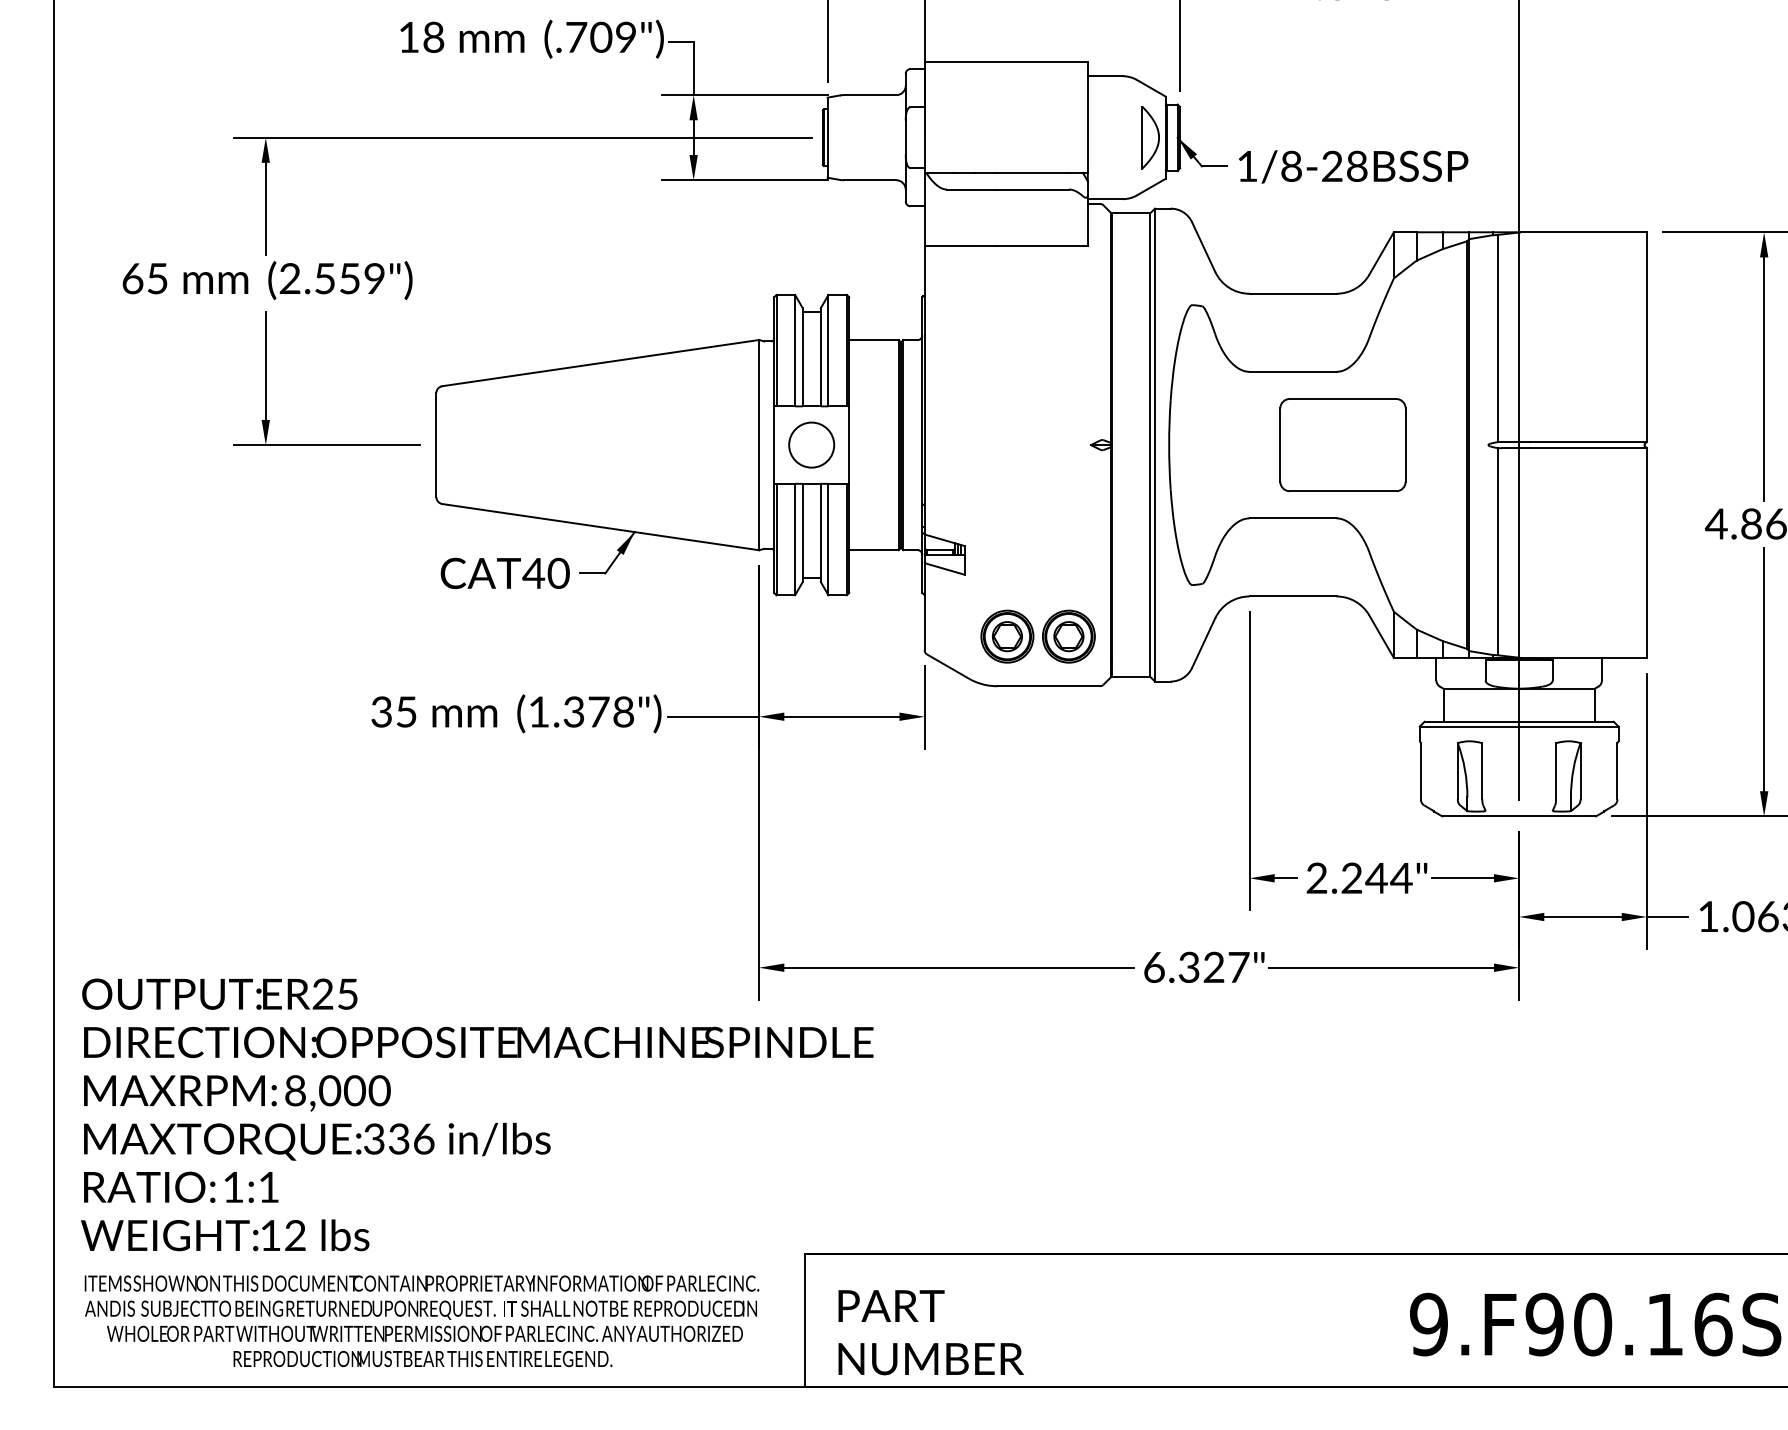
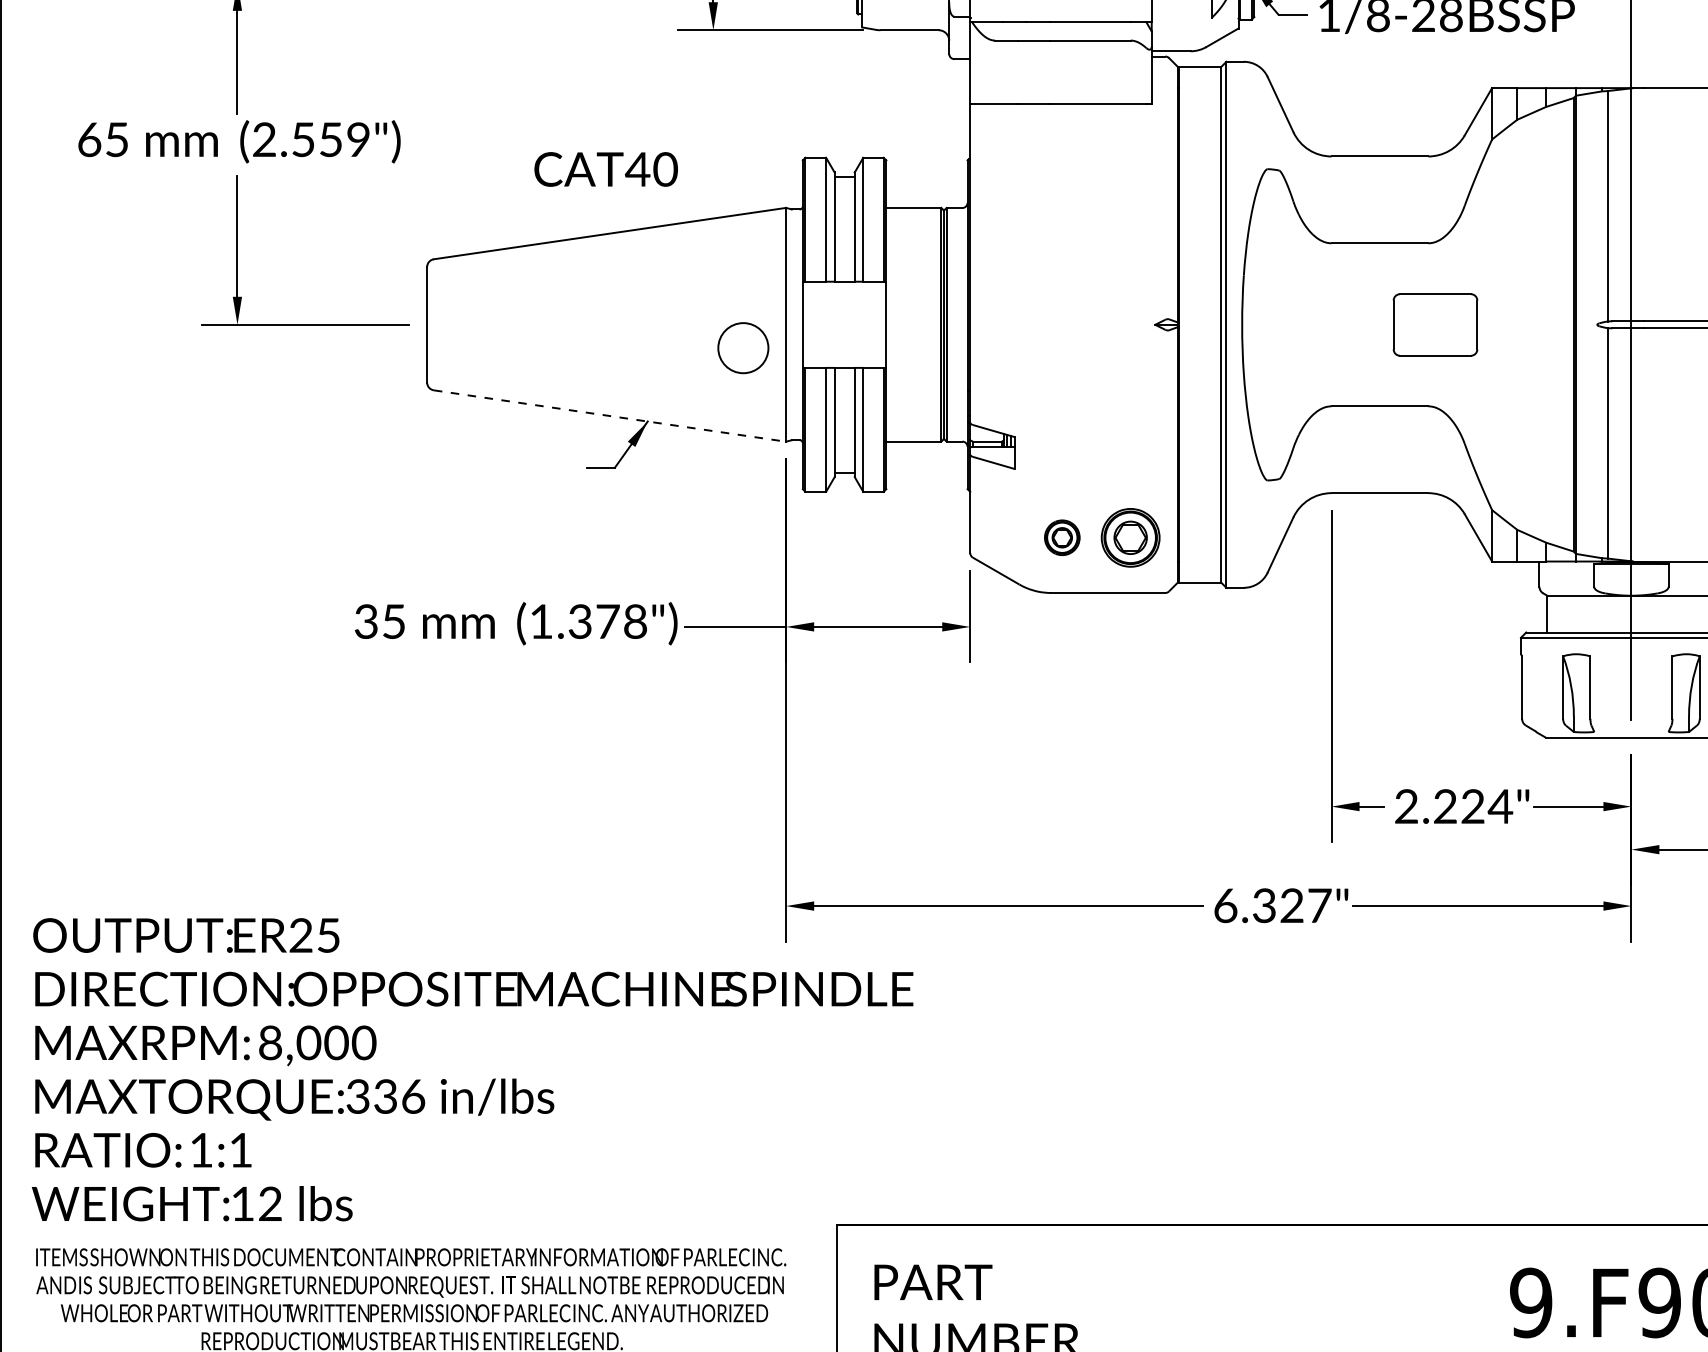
circle: (811, 444) -> (743, 347), moved
part: (1342, 445) -> (1434, 325), size x0.6
line: (601, 527) -> (610, 416), solid -> dashed
text: (504, 573) -> (605, 169), moved
part: (1007, 636) -> (1062, 537), size x0.6
text: (1376, 877) -> (1472, 805), 2.244" -> 2.224"

